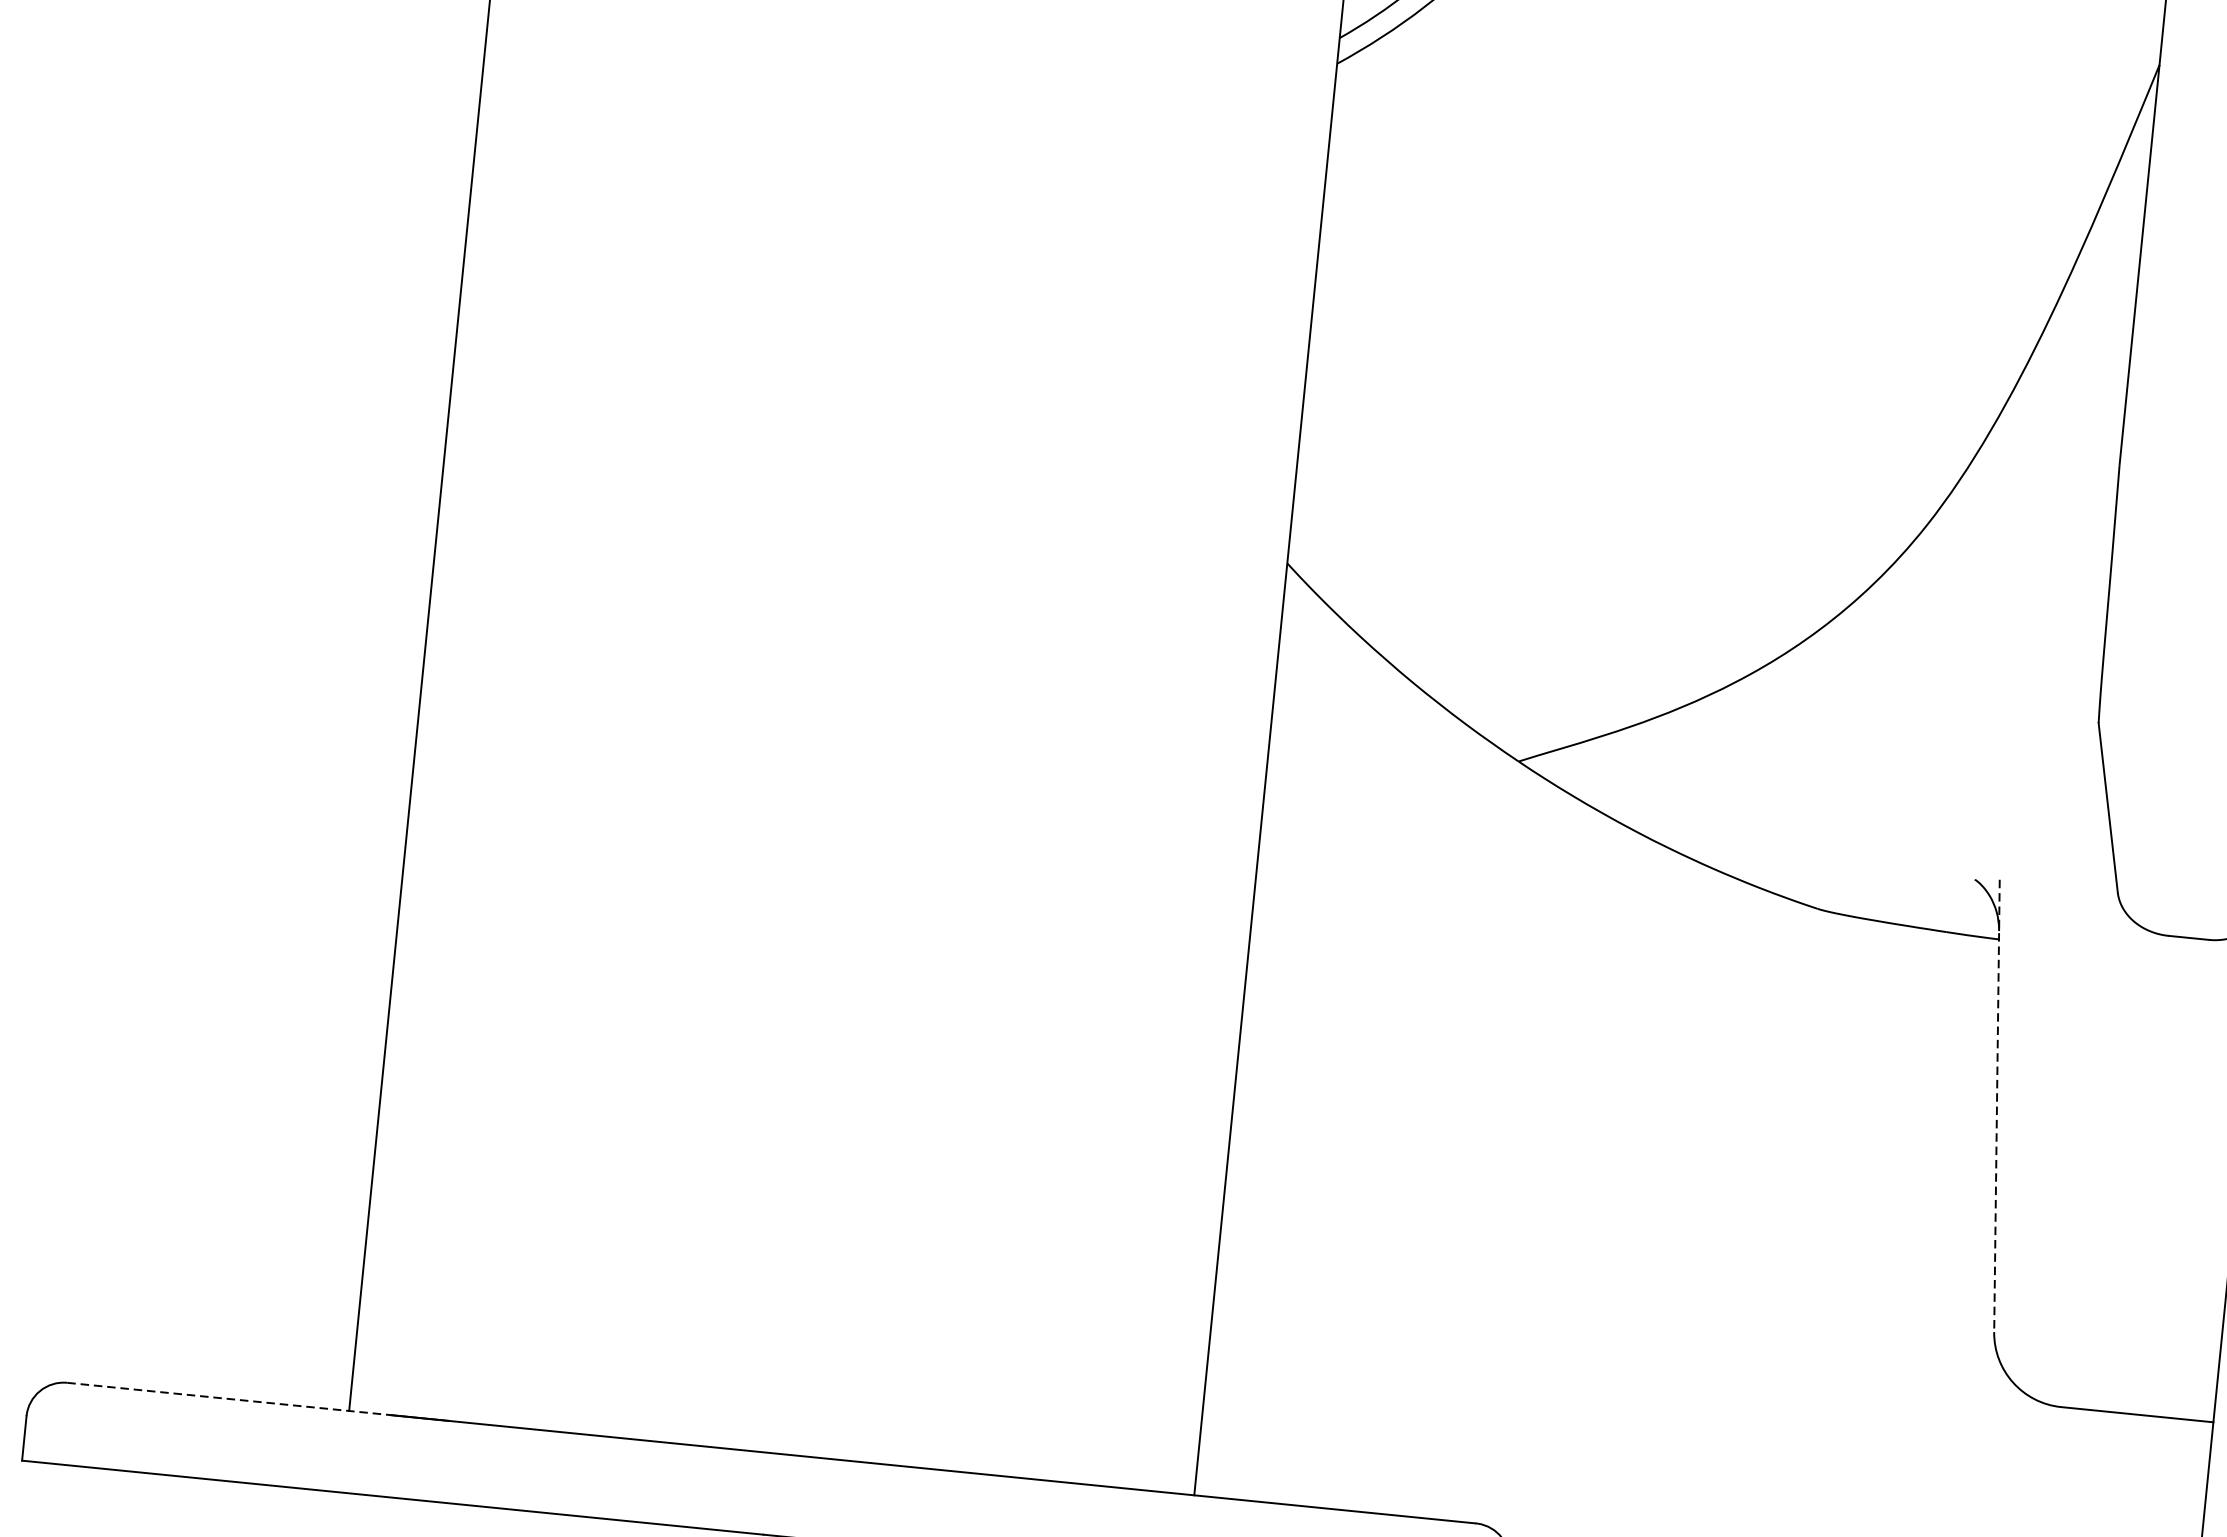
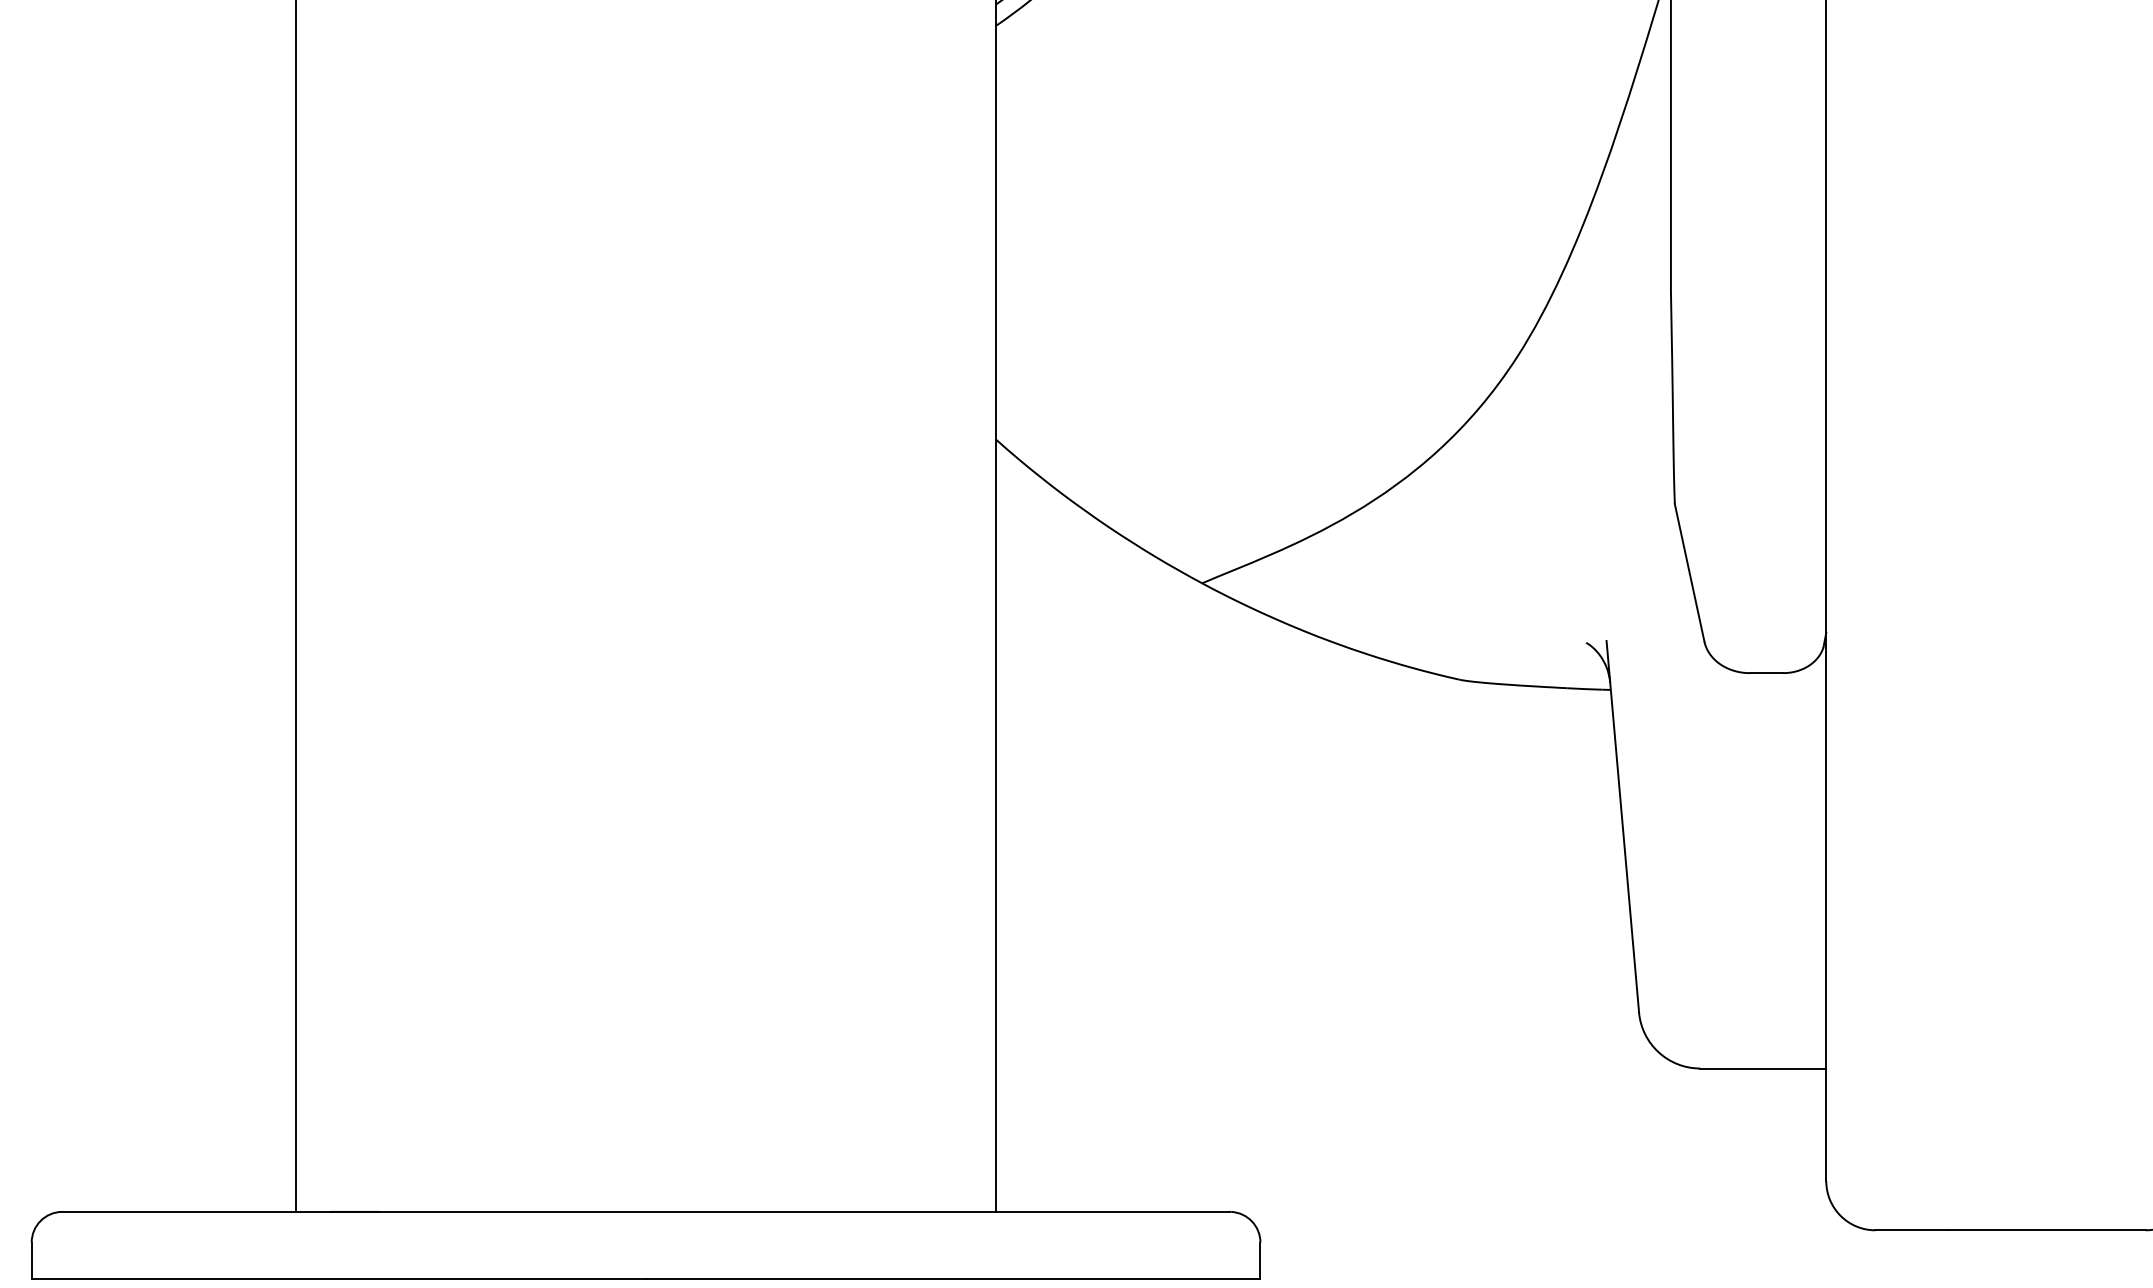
line: (1996, 1106) -> (1622, 827), dashed -> solid
line: (230, 1398) -> (197, 1211), dashed -> solid

